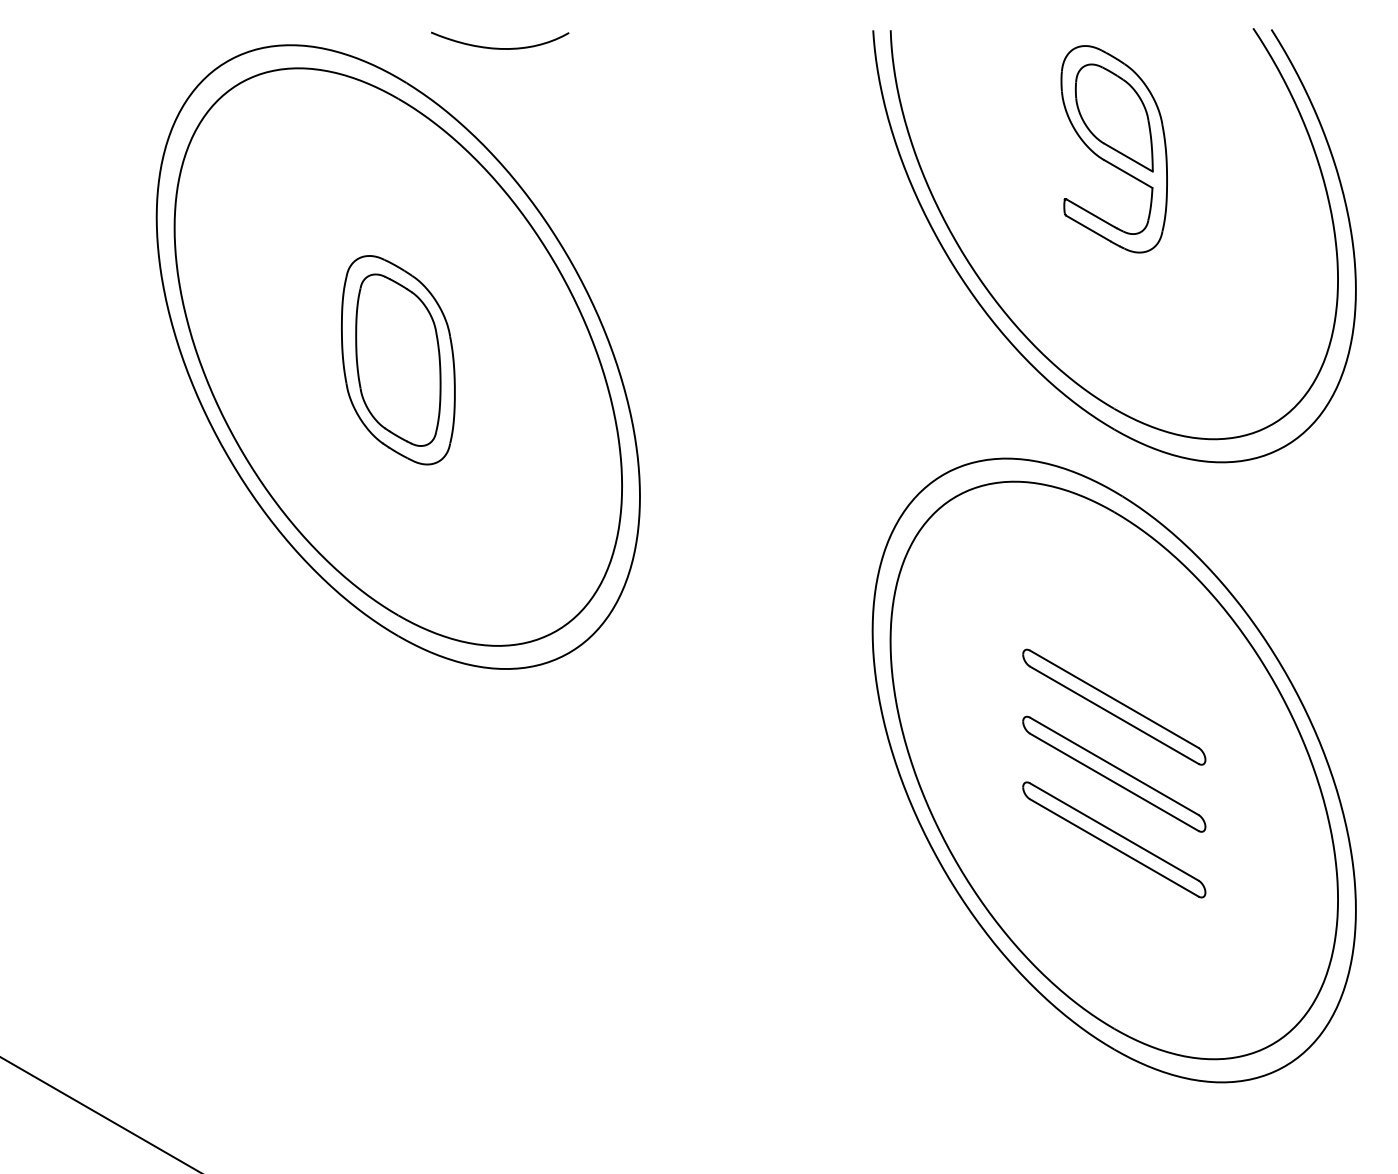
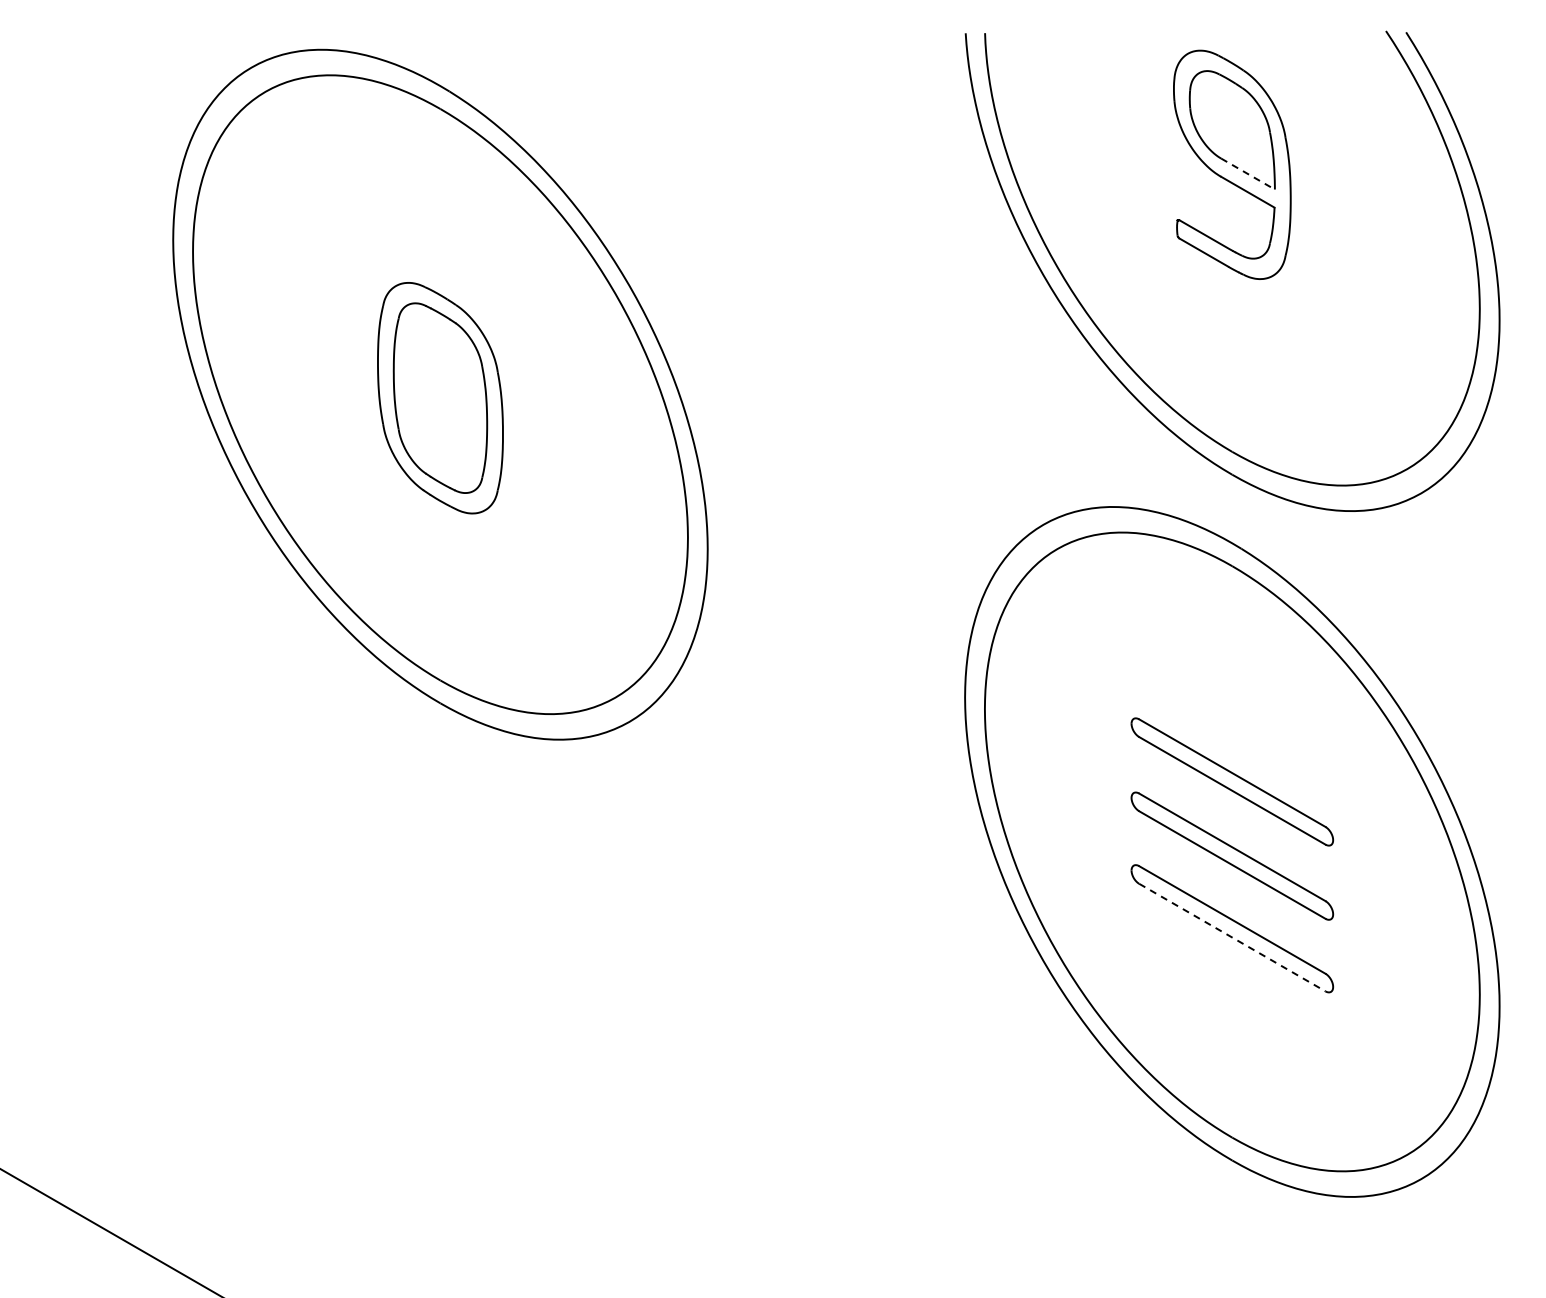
curve: (499, 47) -> (552, 52), removed
line: (1128, 158) -> (1248, 174), solid -> dashed
line: (1114, 847) -> (1232, 937), solid -> dashed

